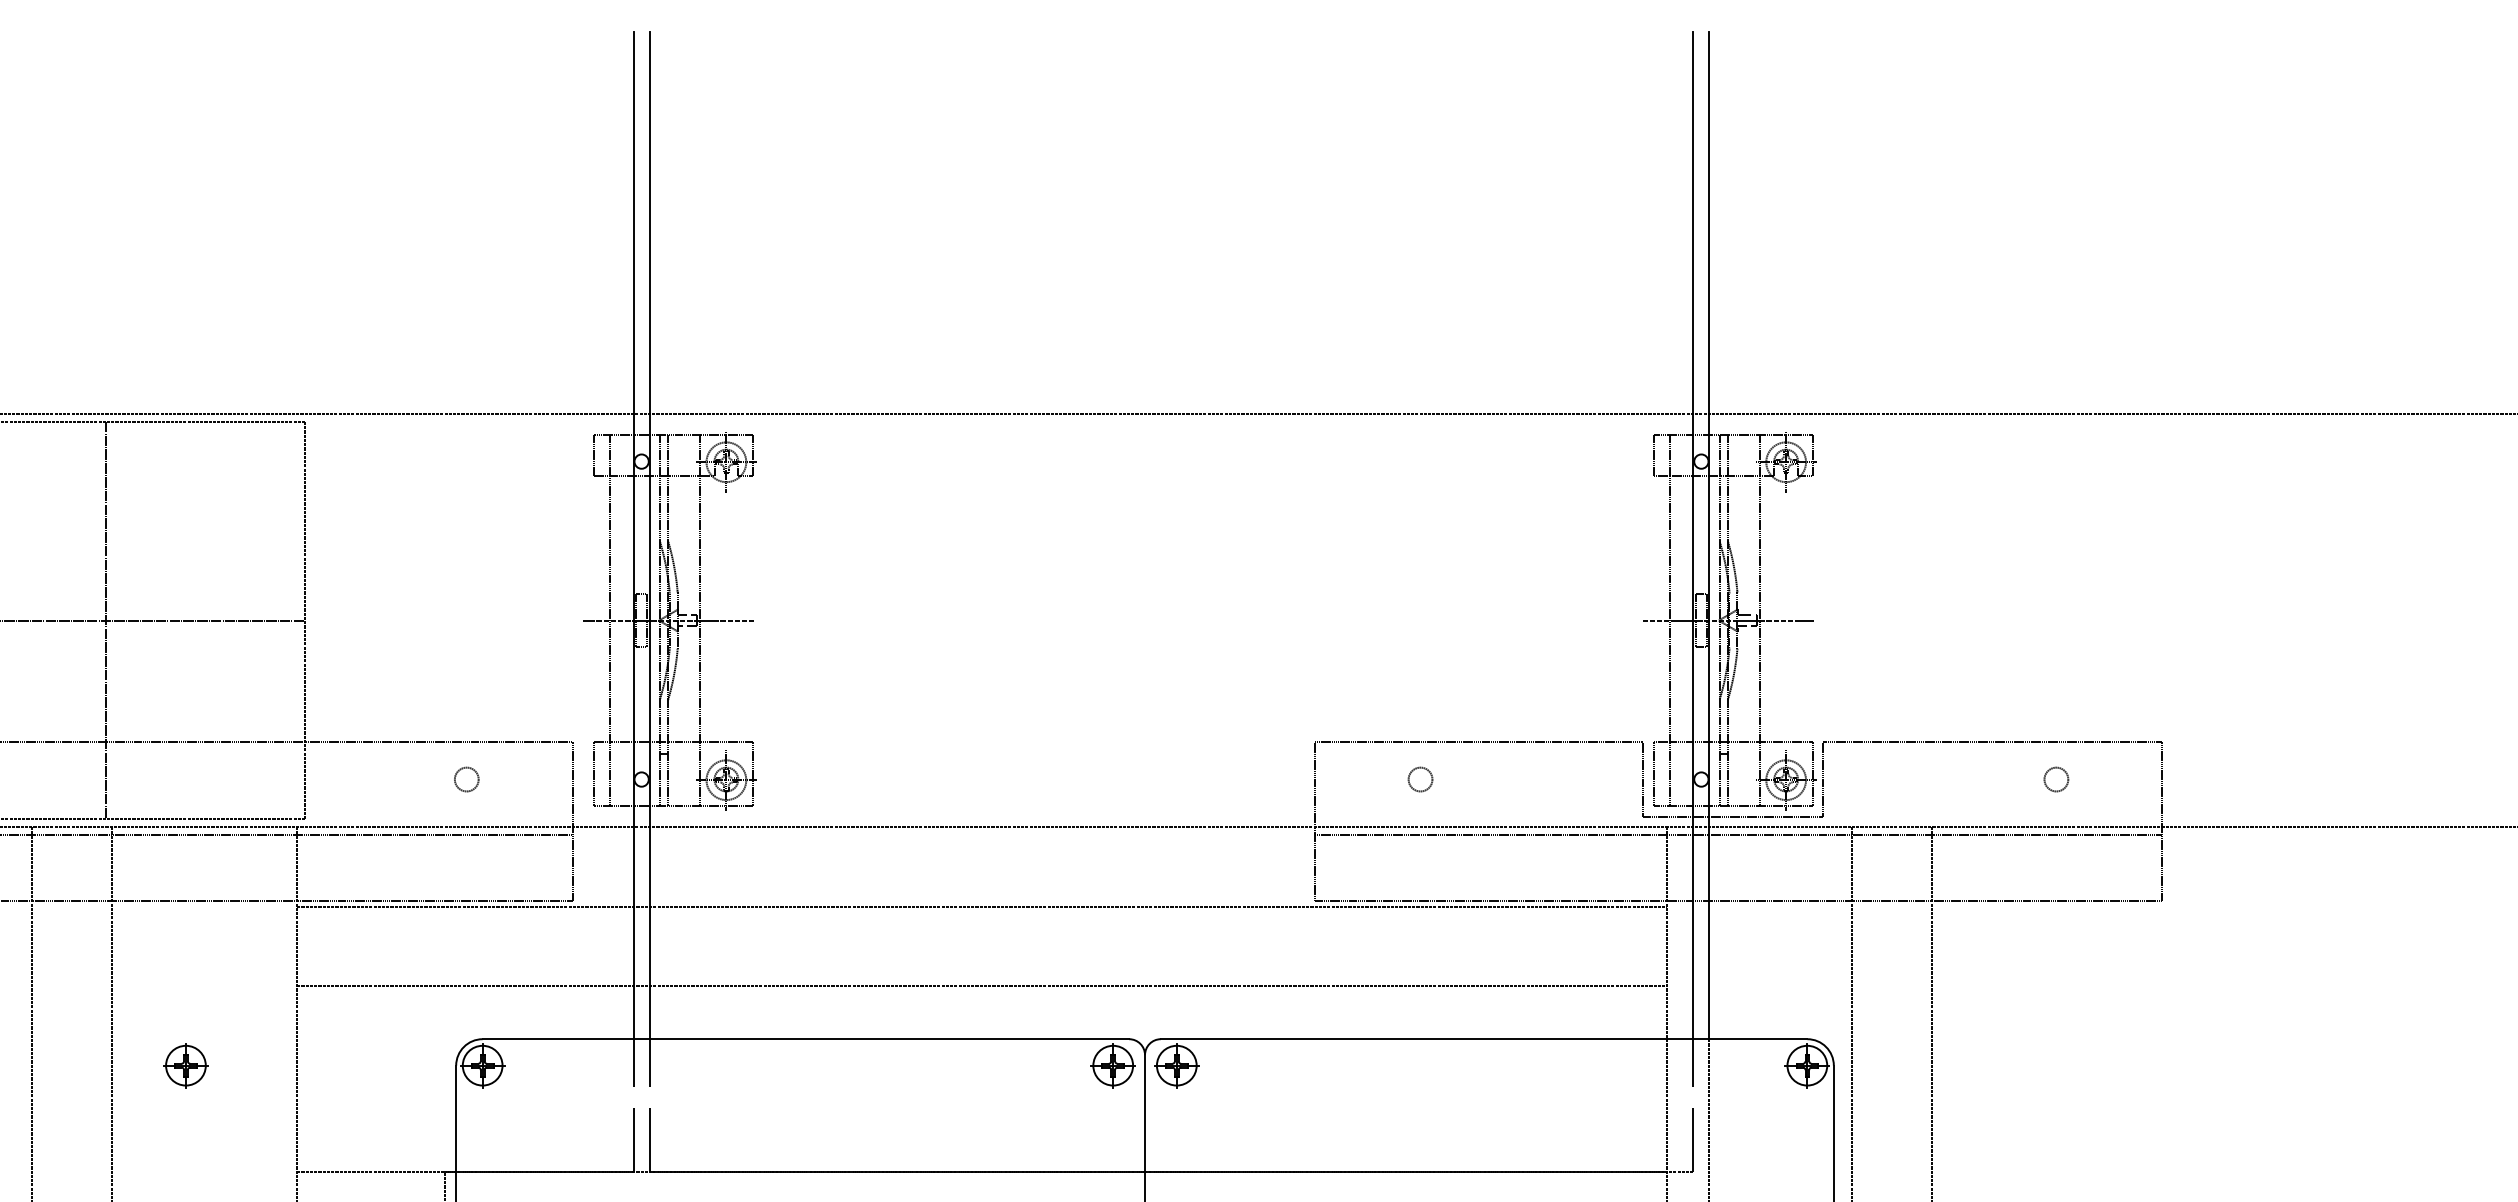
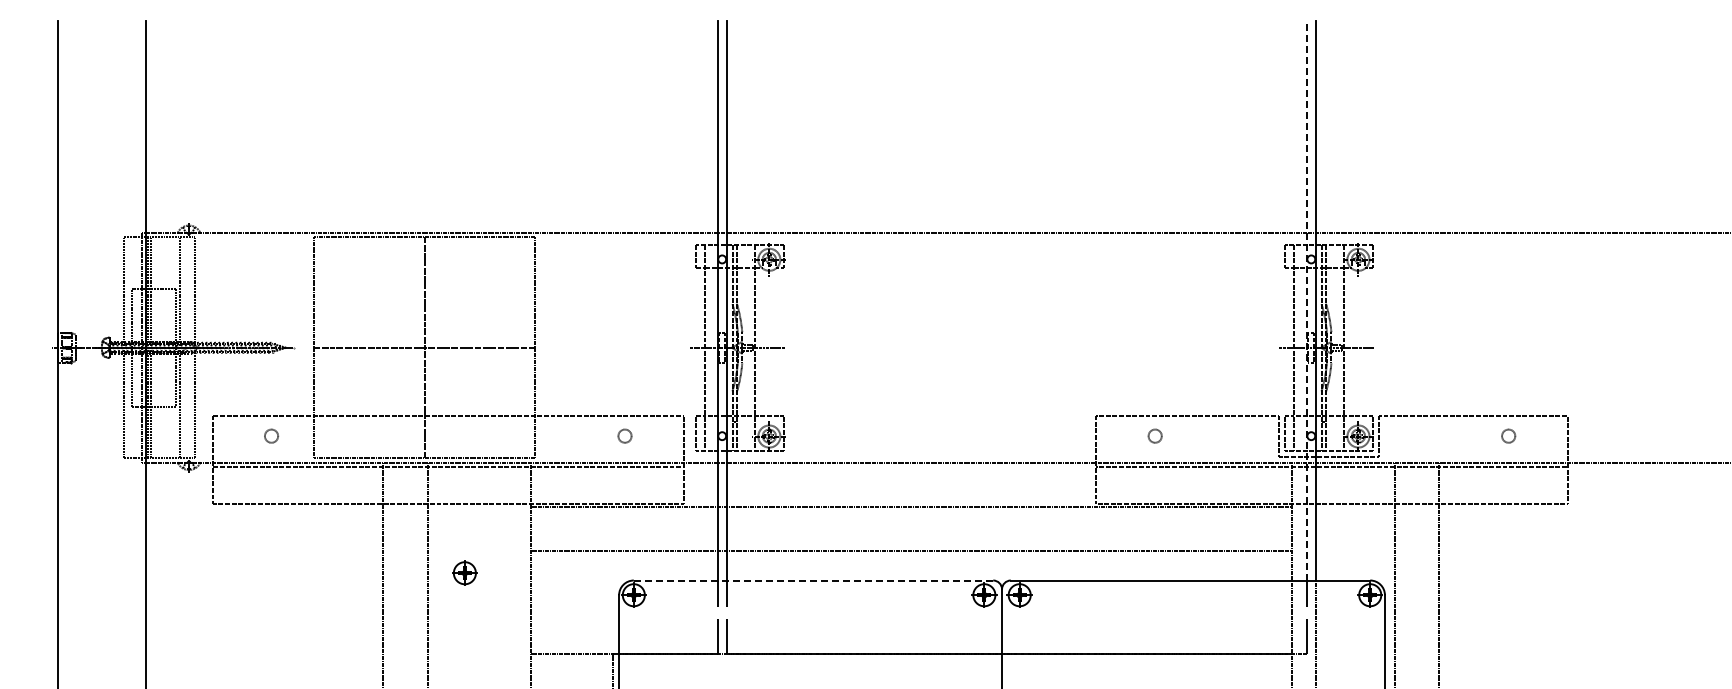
line: (1692, 535) -> (1306, 300), solid -> dashed
line: (805, 1039) -> (813, 580), solid -> dashed
part: (185, 1064) -> (464, 572), moved

